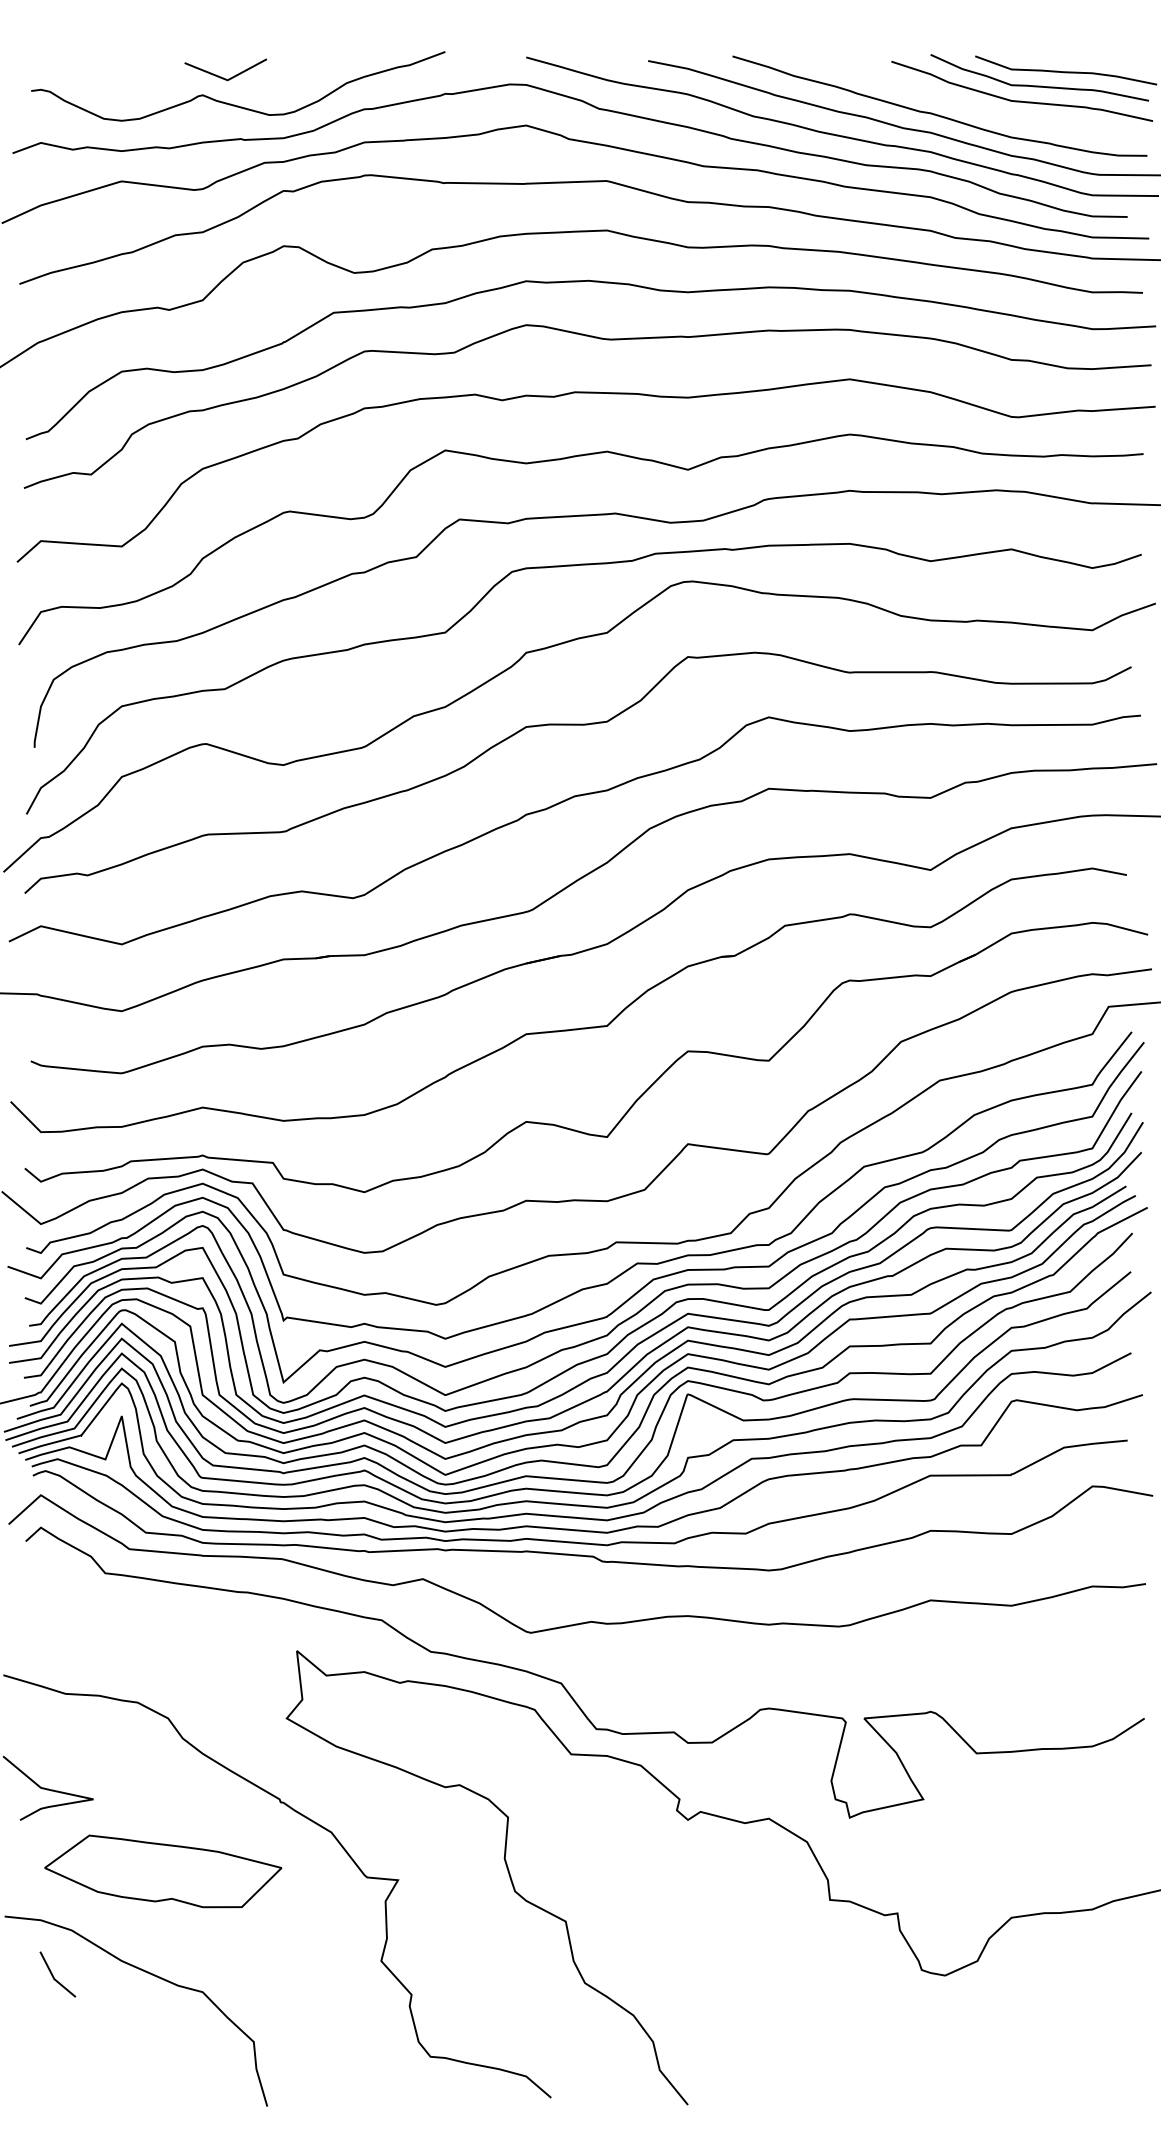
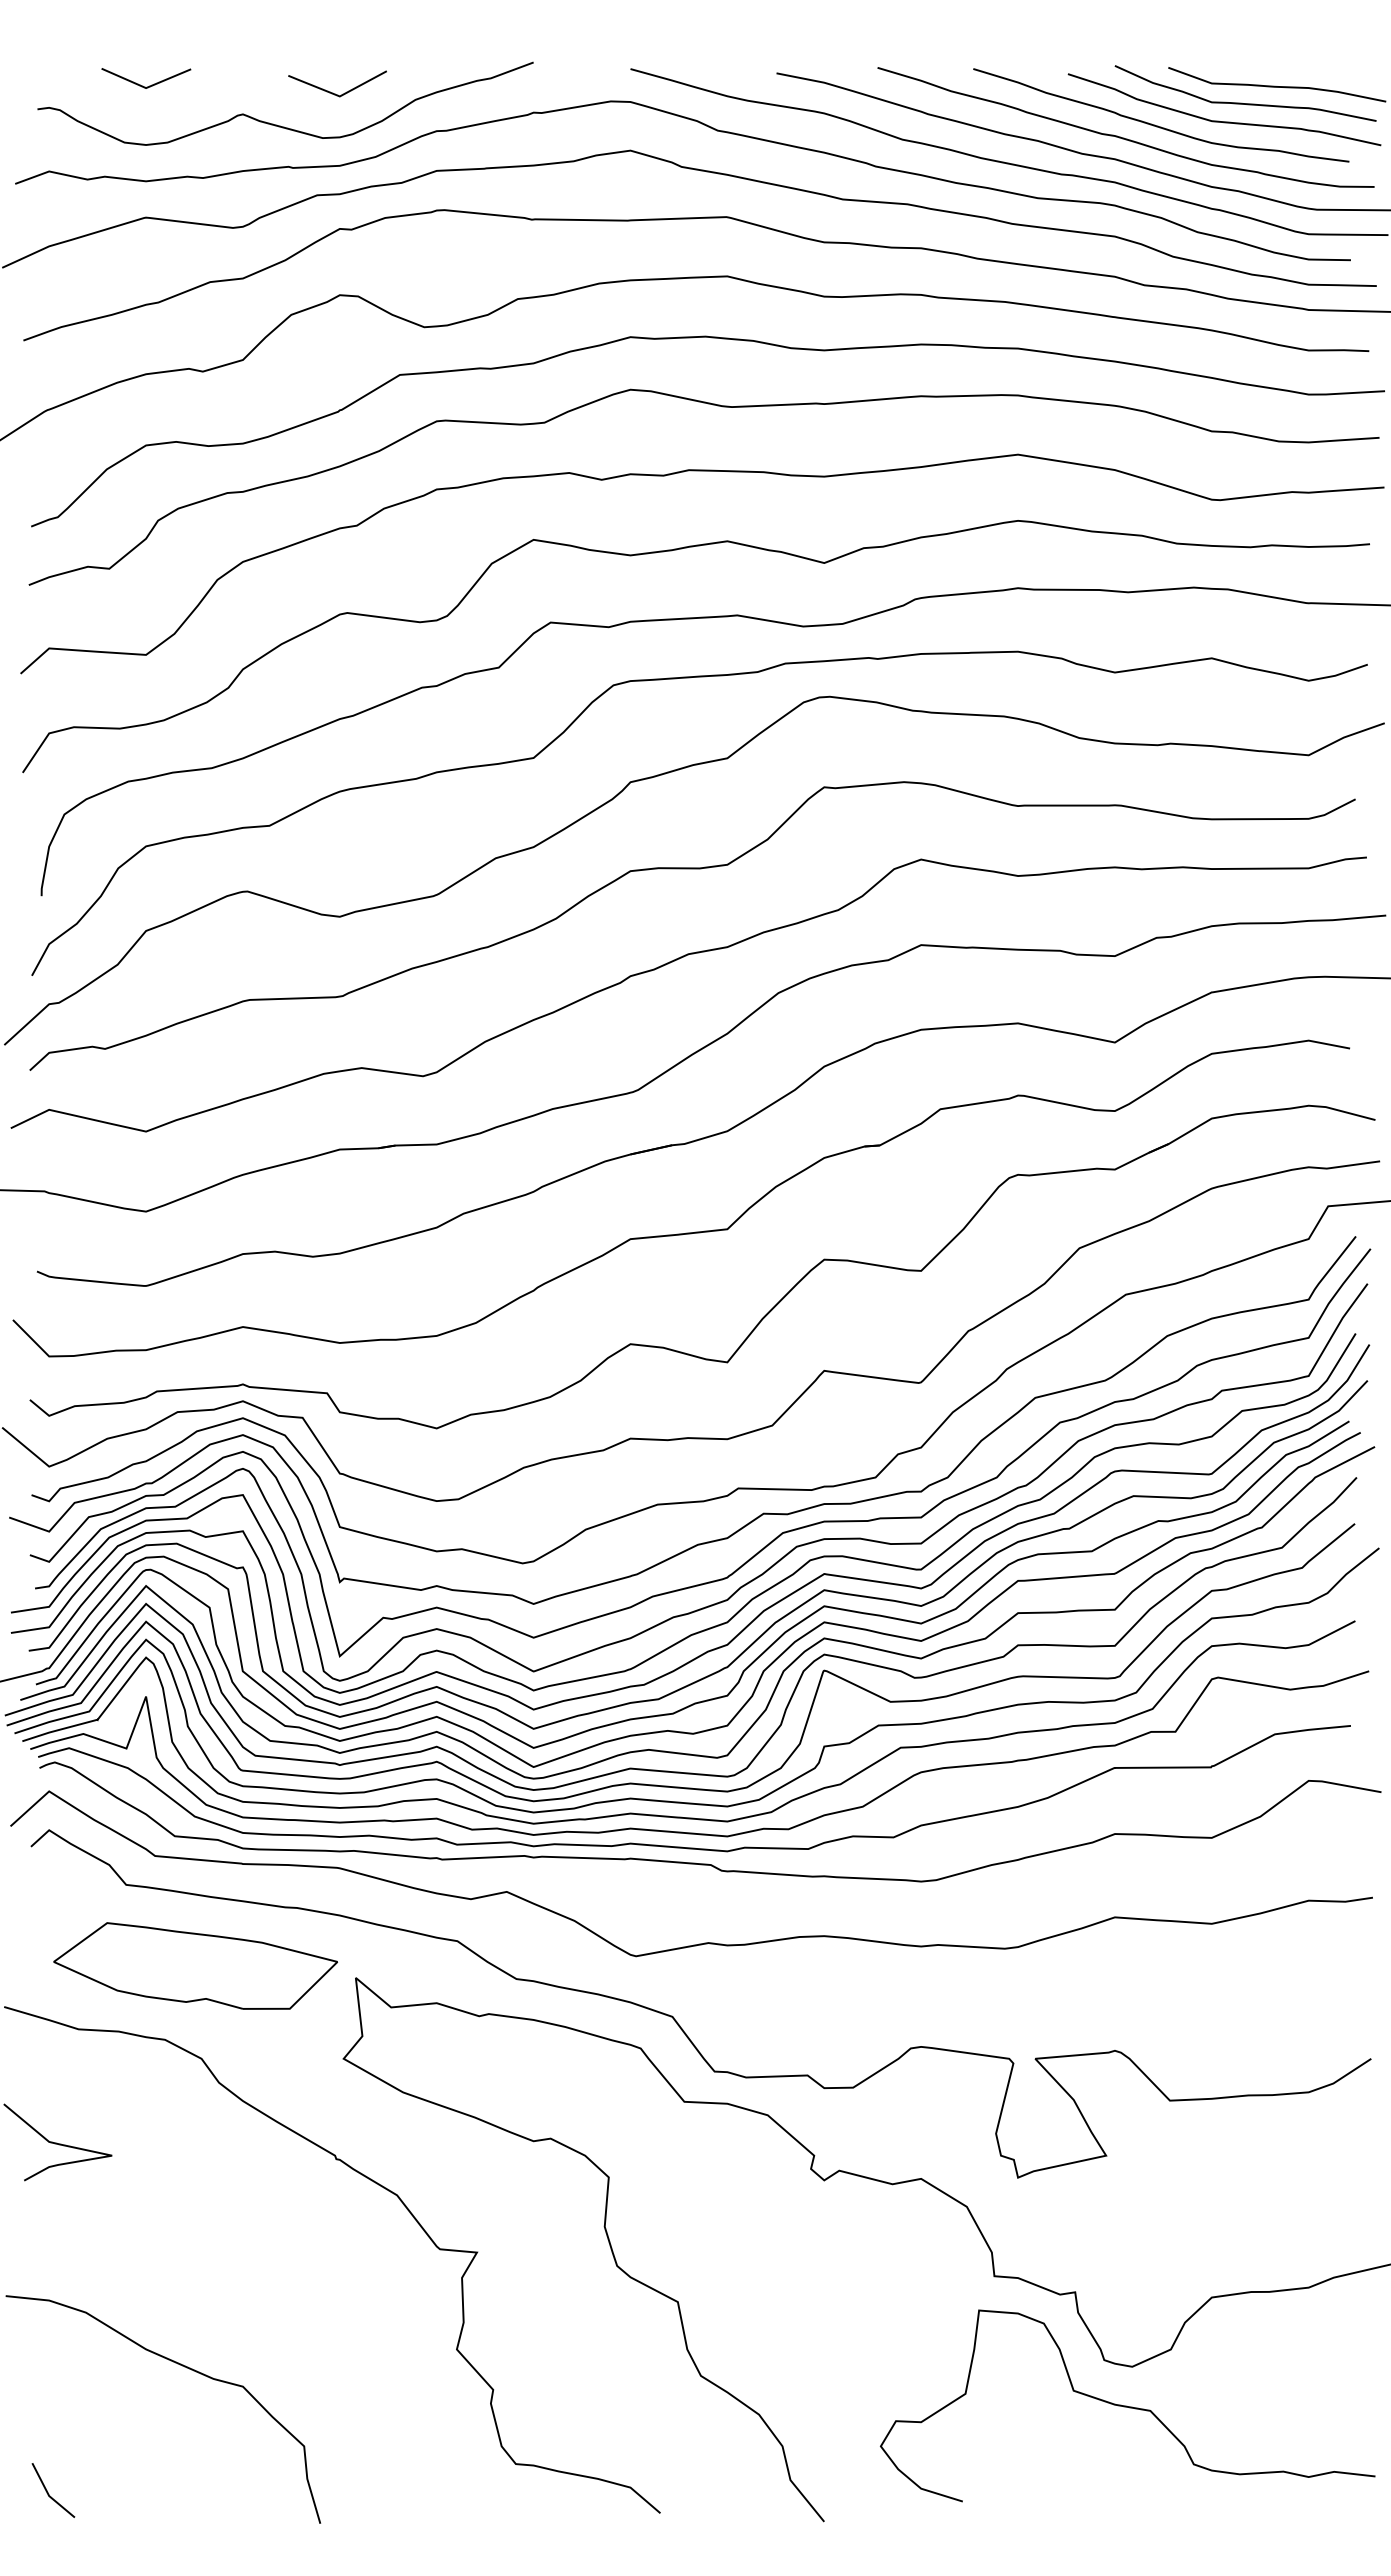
line: (124, 71) -> (149, 85), added
line: (222, 76) -> (333, 92), moved
curve: (967, 104) -> (1158, 125), added
part: (163, 1870) -> (195, 1965), moved
line: (53, 1976) -> (48, 2492), moved
curve: (940, 2007) -> (1126, 2405), added

